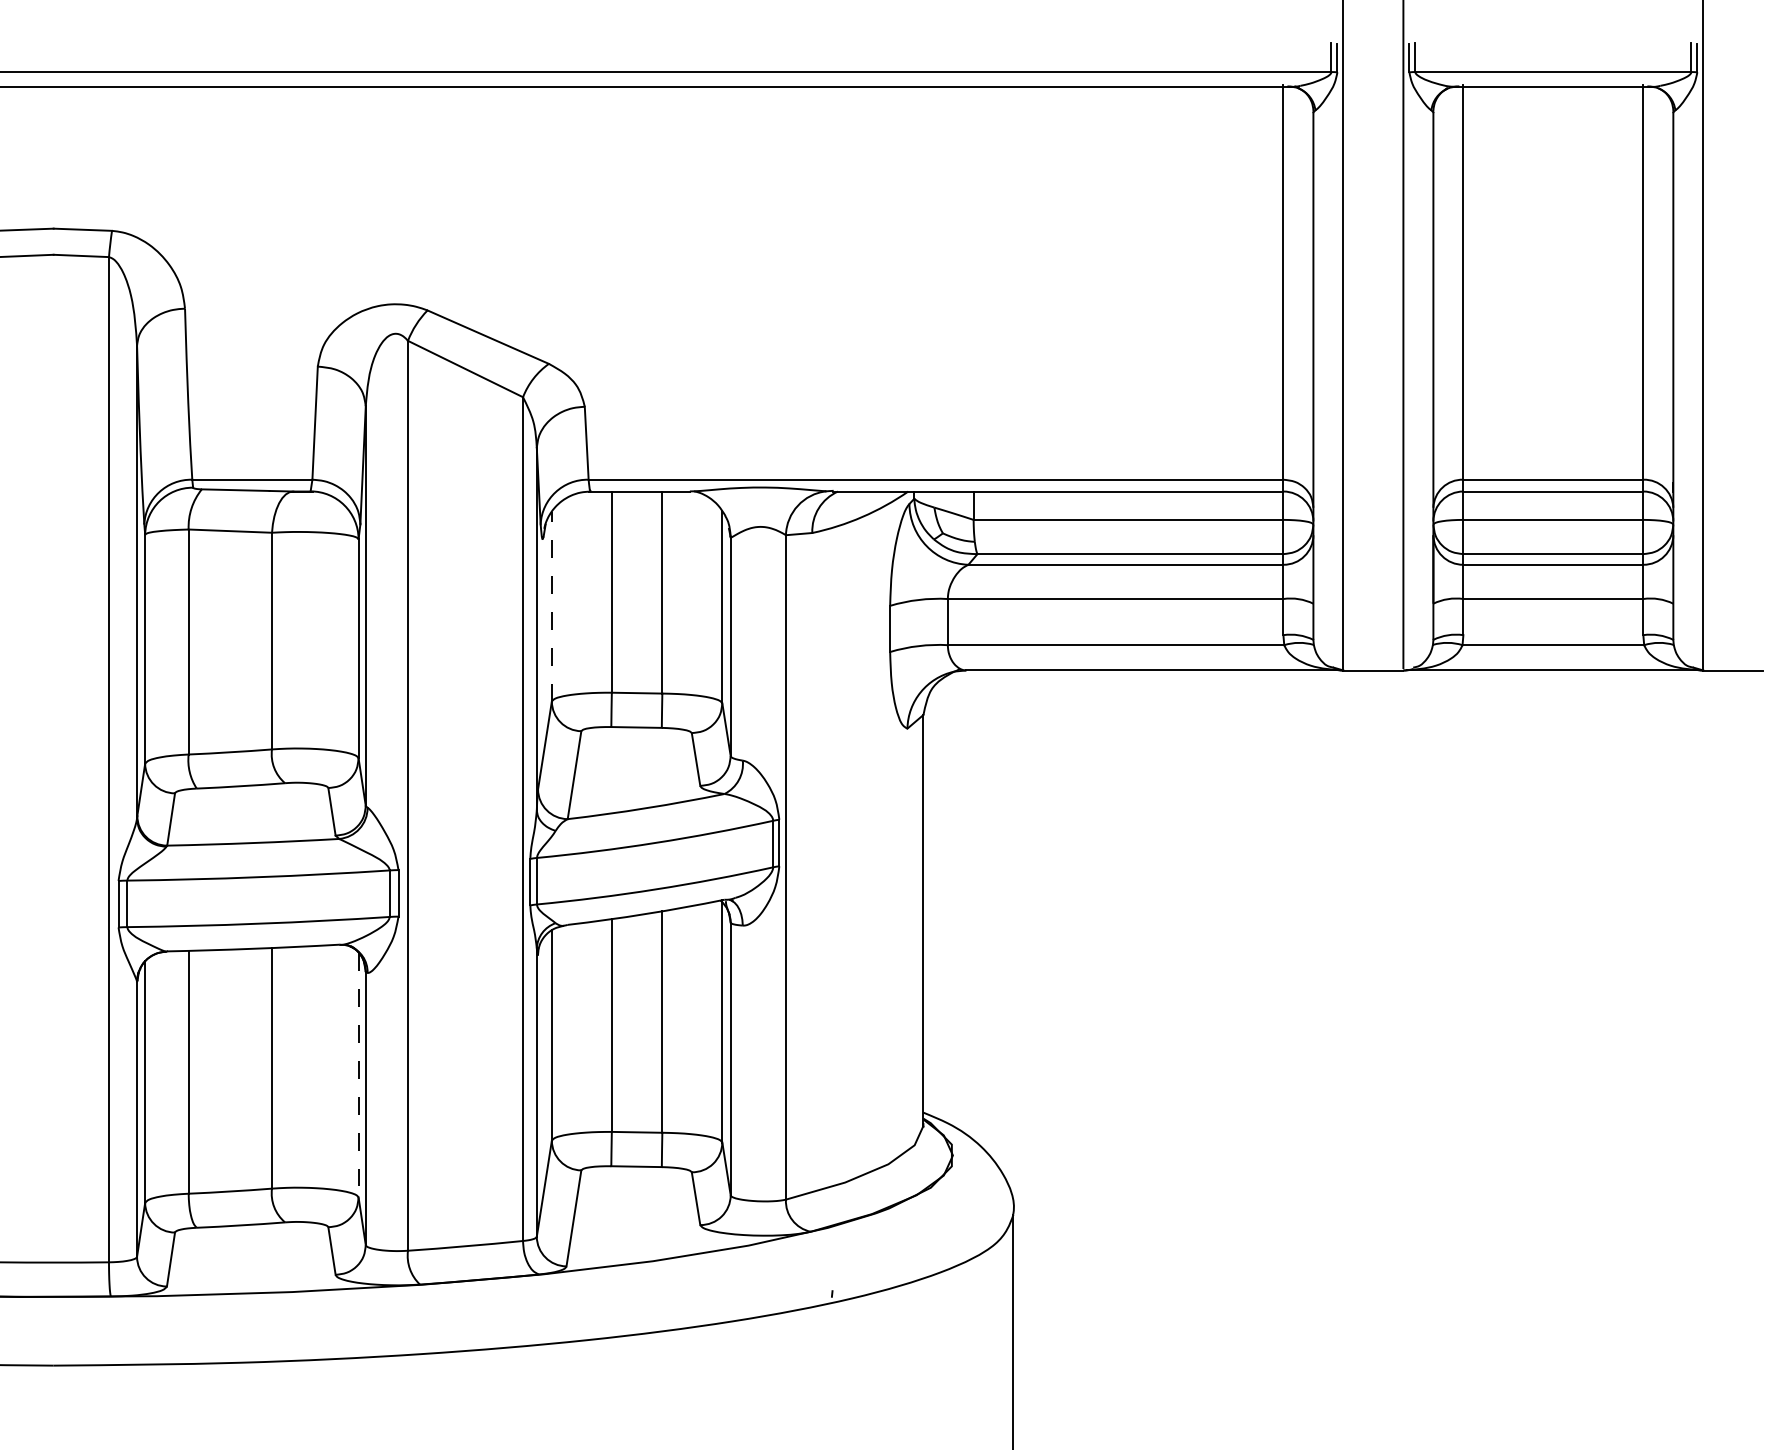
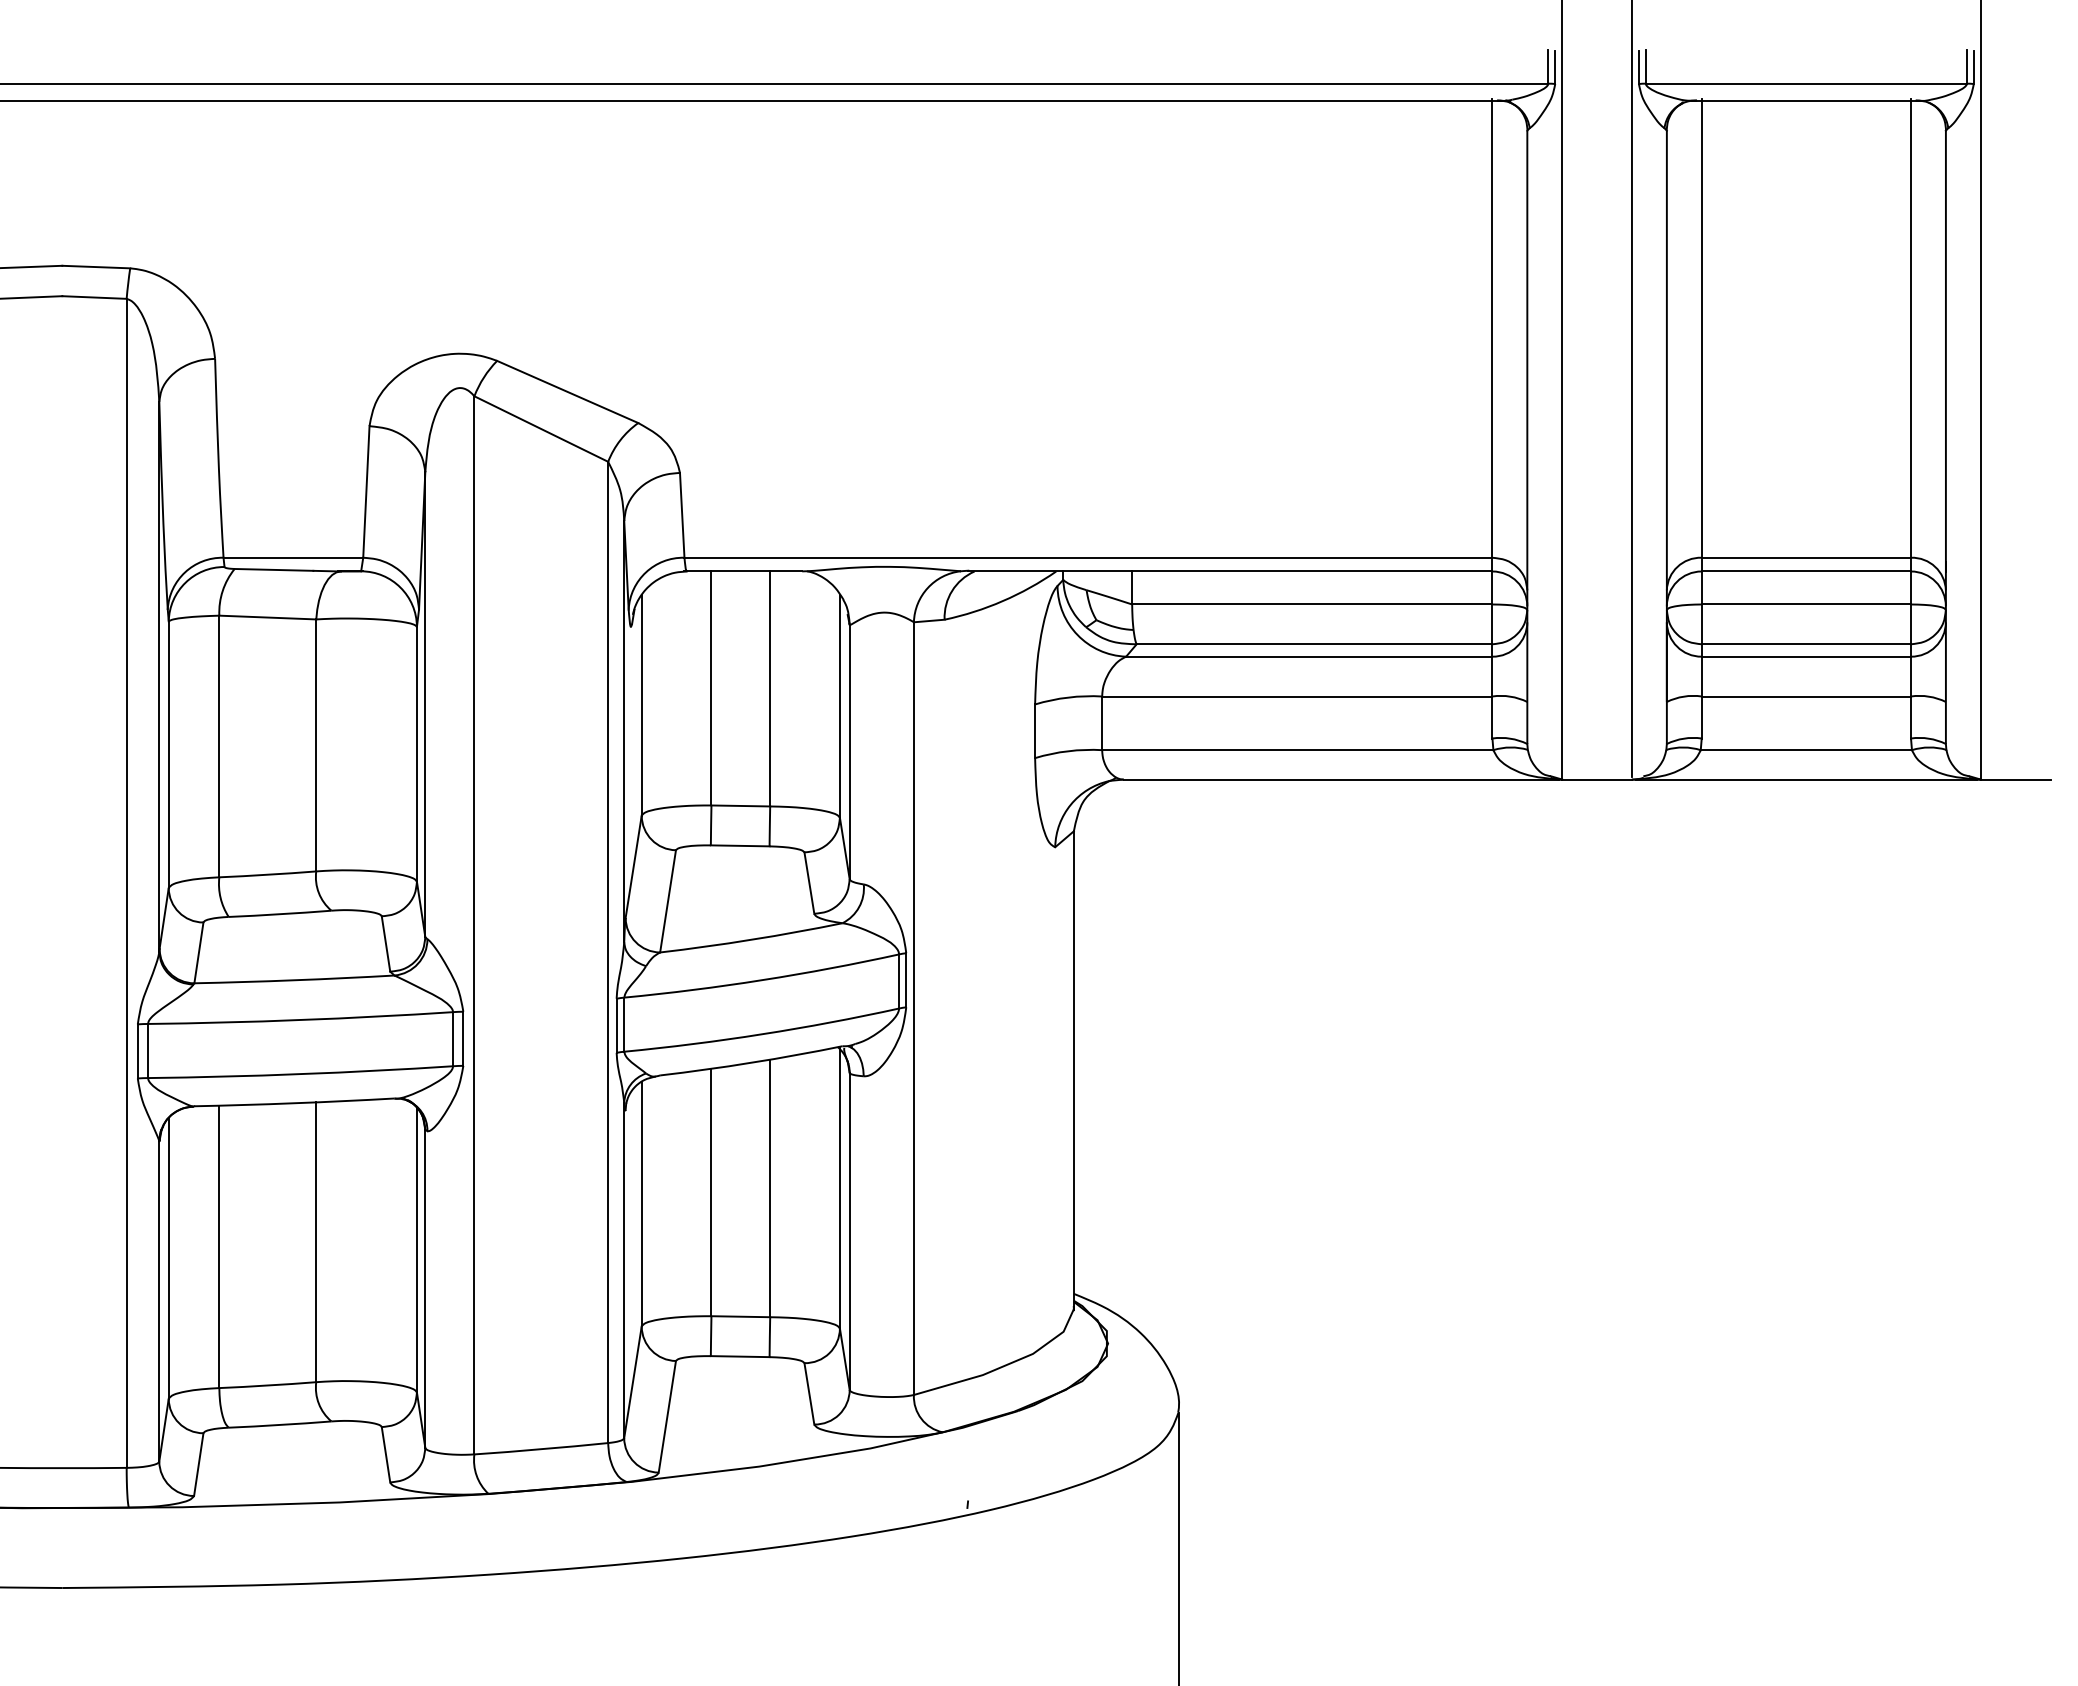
line: (551, 605) -> (641, 704), dashed -> solid
line: (358, 1075) -> (416, 1250), dashed -> solid

